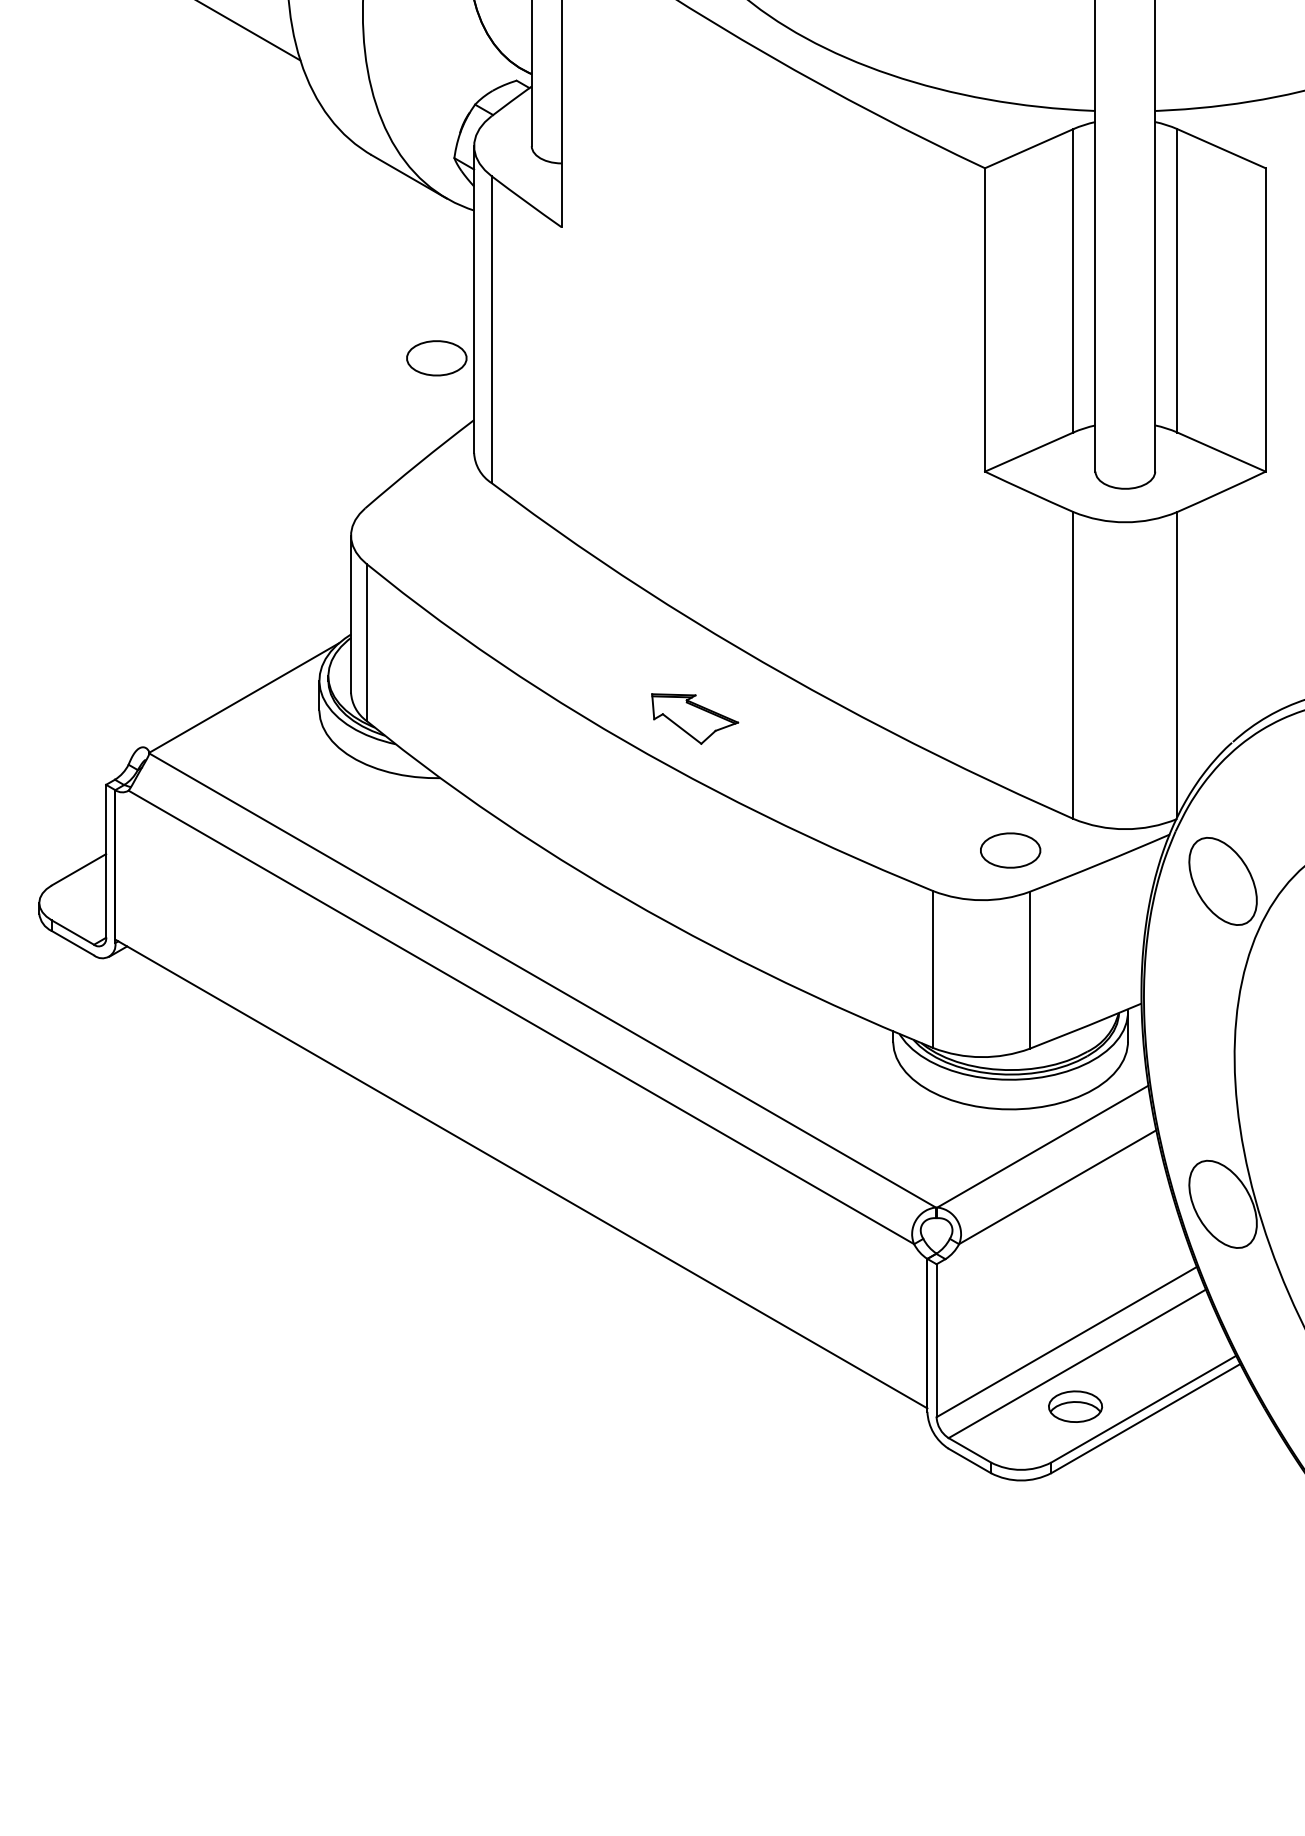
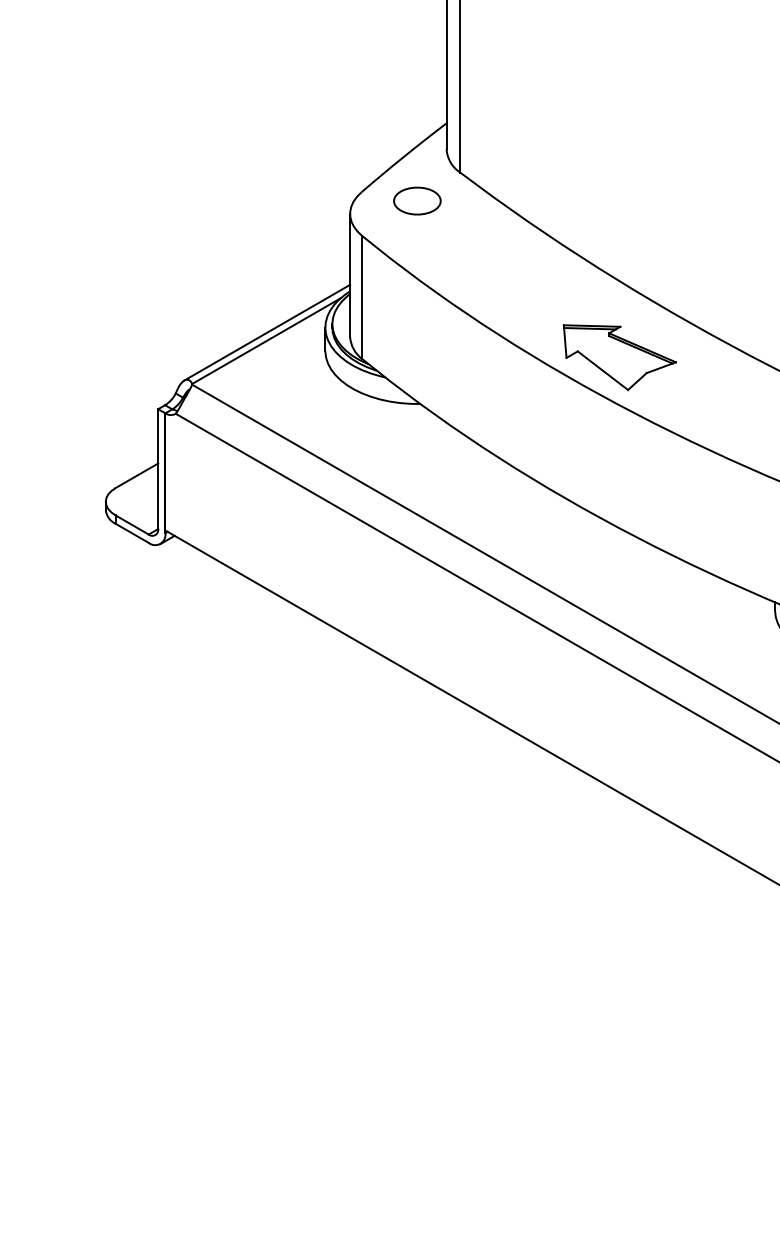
part: (436, 358) -> (417, 201), moved
line: (245, 687) -> (267, 332), added
part: (694, 718) -> (619, 357), size x1.67

